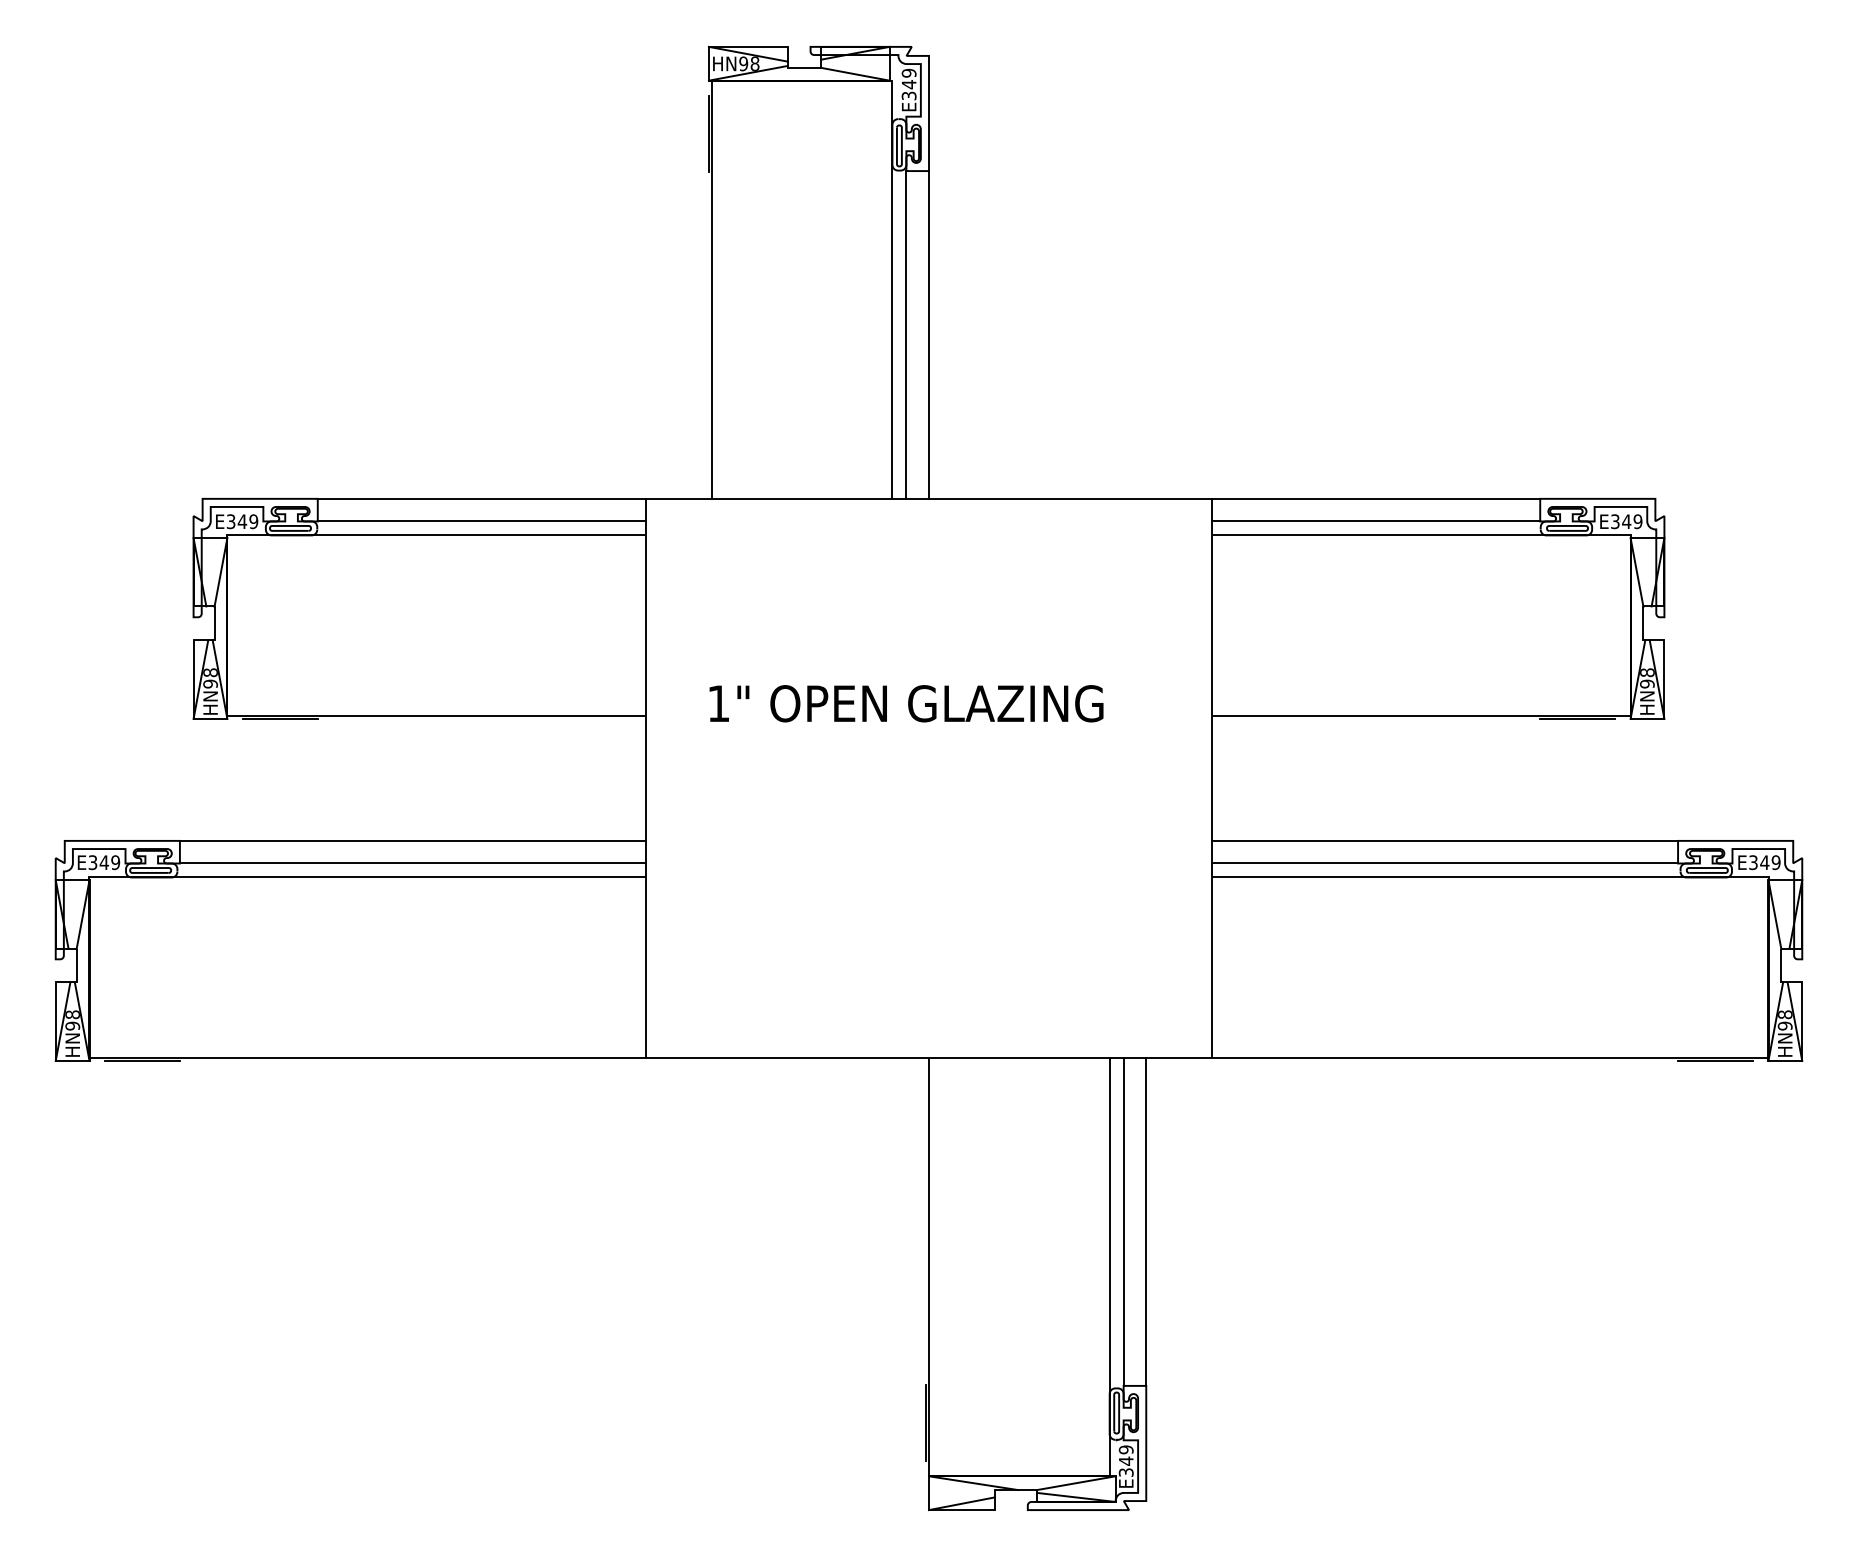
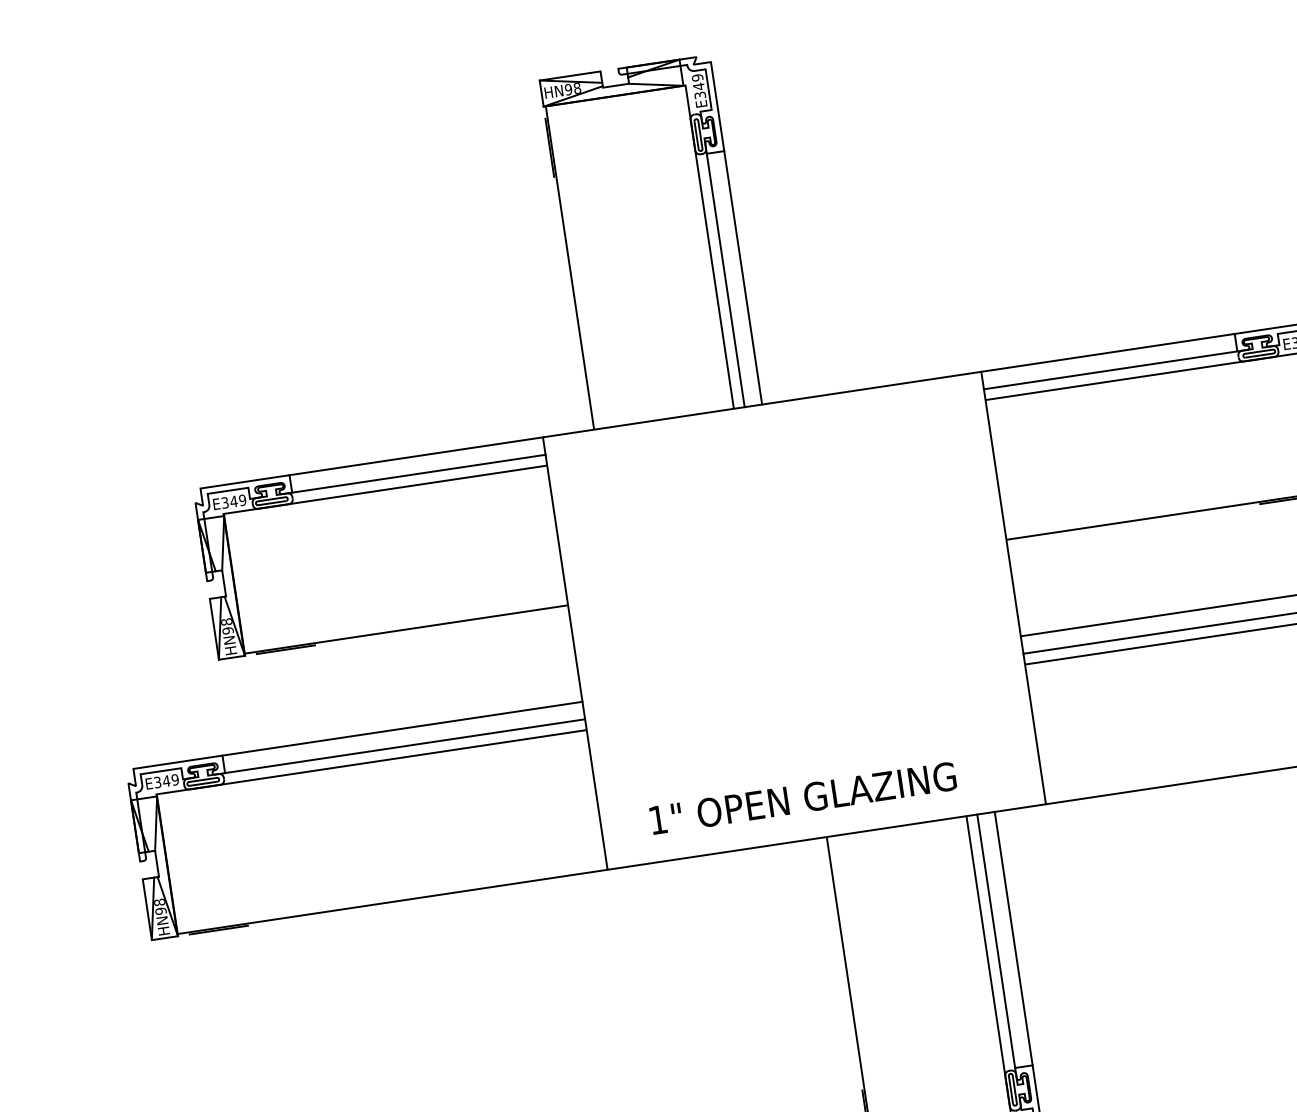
text: (906, 703) -> (803, 798), moved

